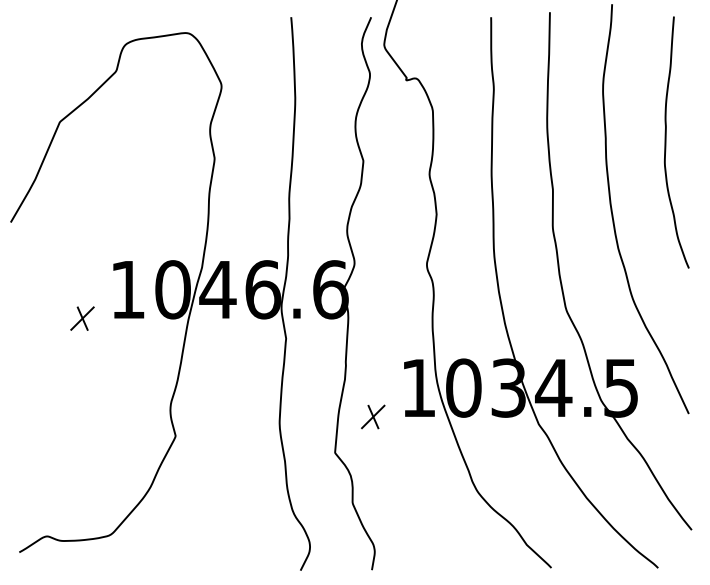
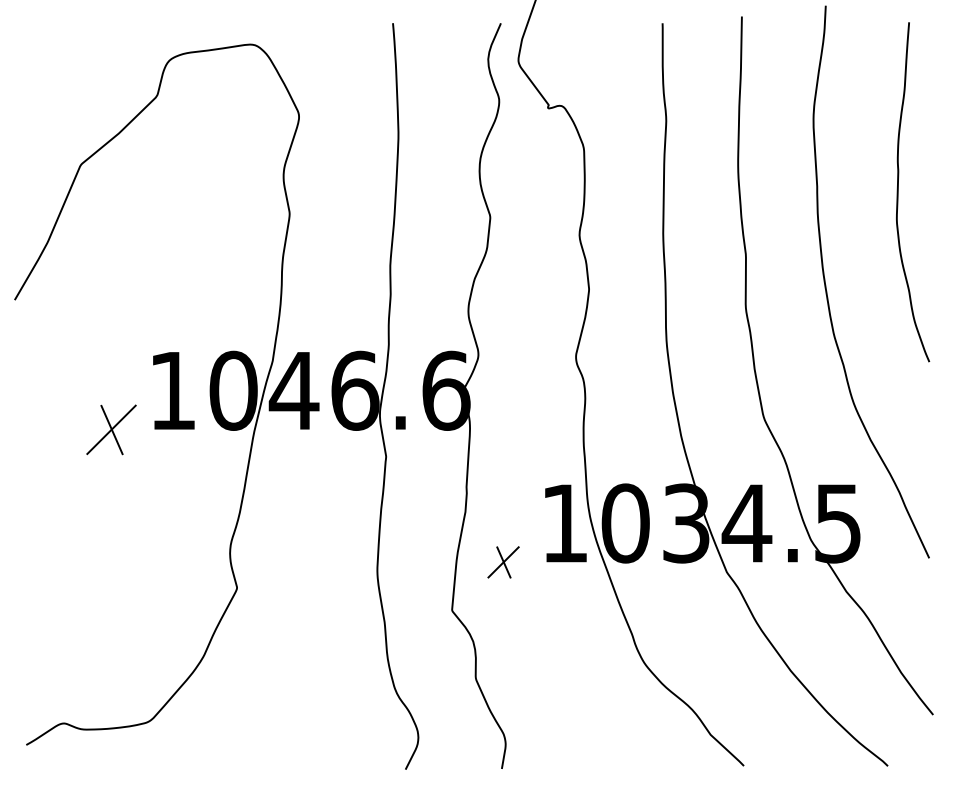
part: (82, 318) -> (111, 429), size x1.6

